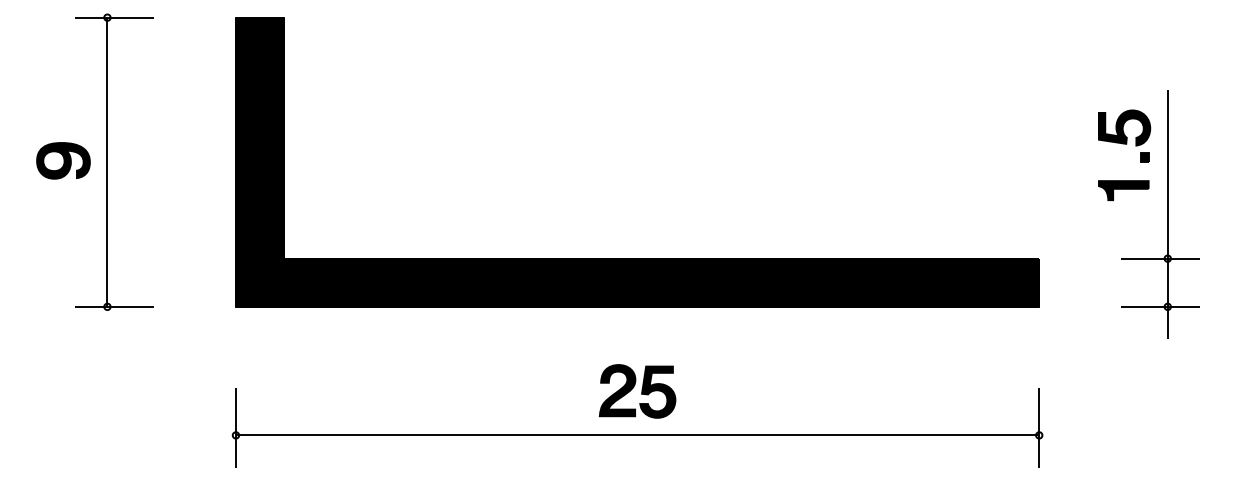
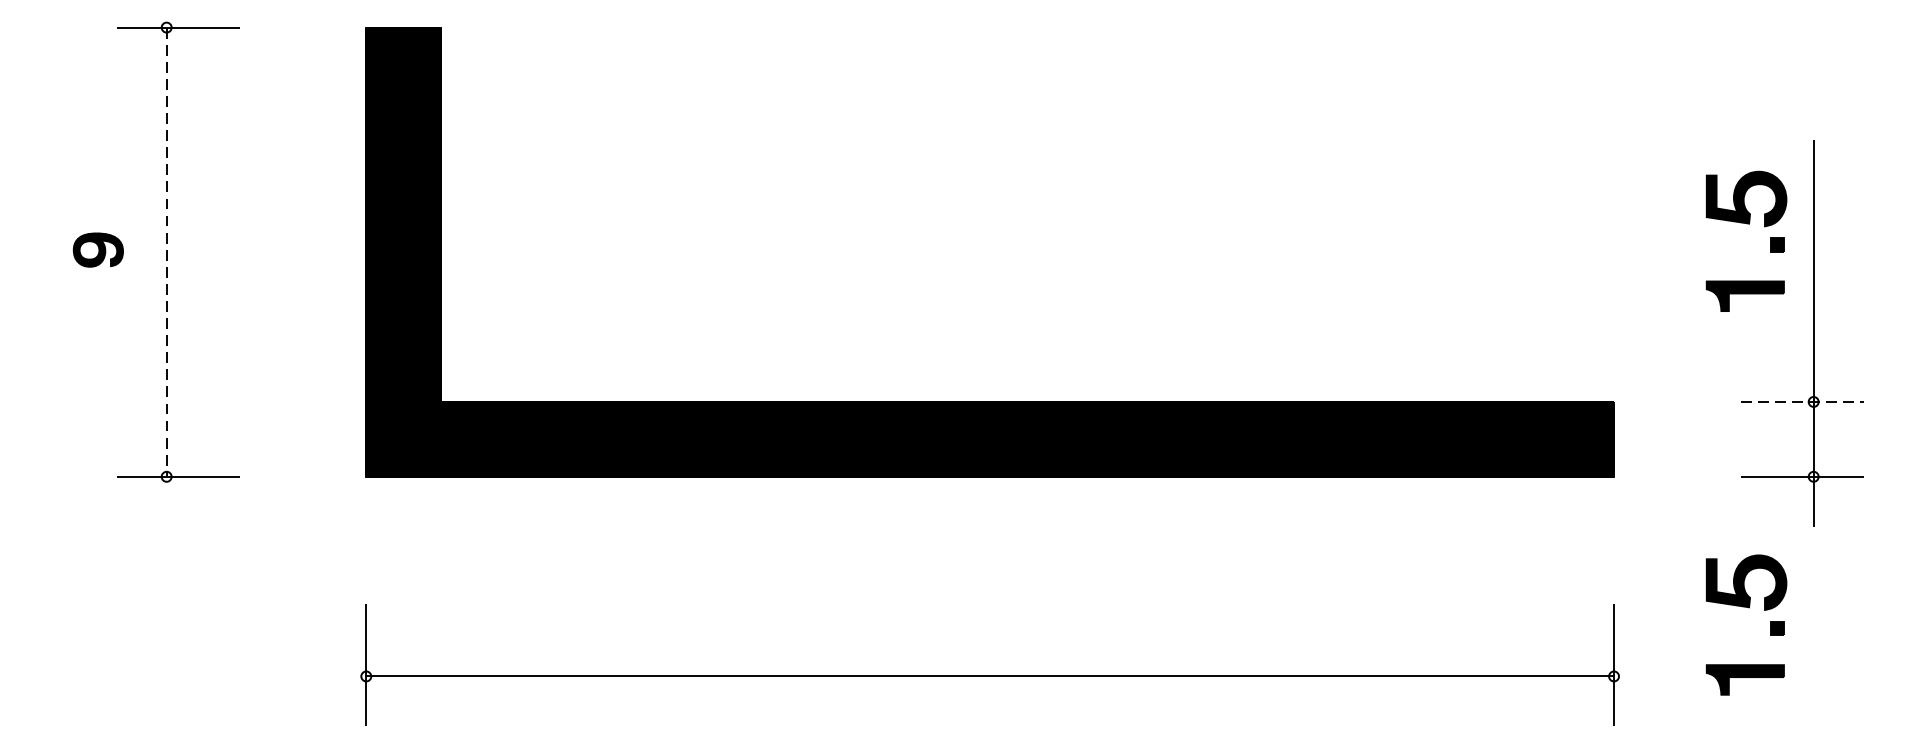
part: (63, 160) -> (98, 249), size x0.6
line: (107, 162) -> (166, 252), solid -> dashed
line: (1160, 258) -> (1802, 401), solid -> dashed
part: (637, 391) -> (990, 608), removed
part: (1124, 391) -> (1746, 608), added

